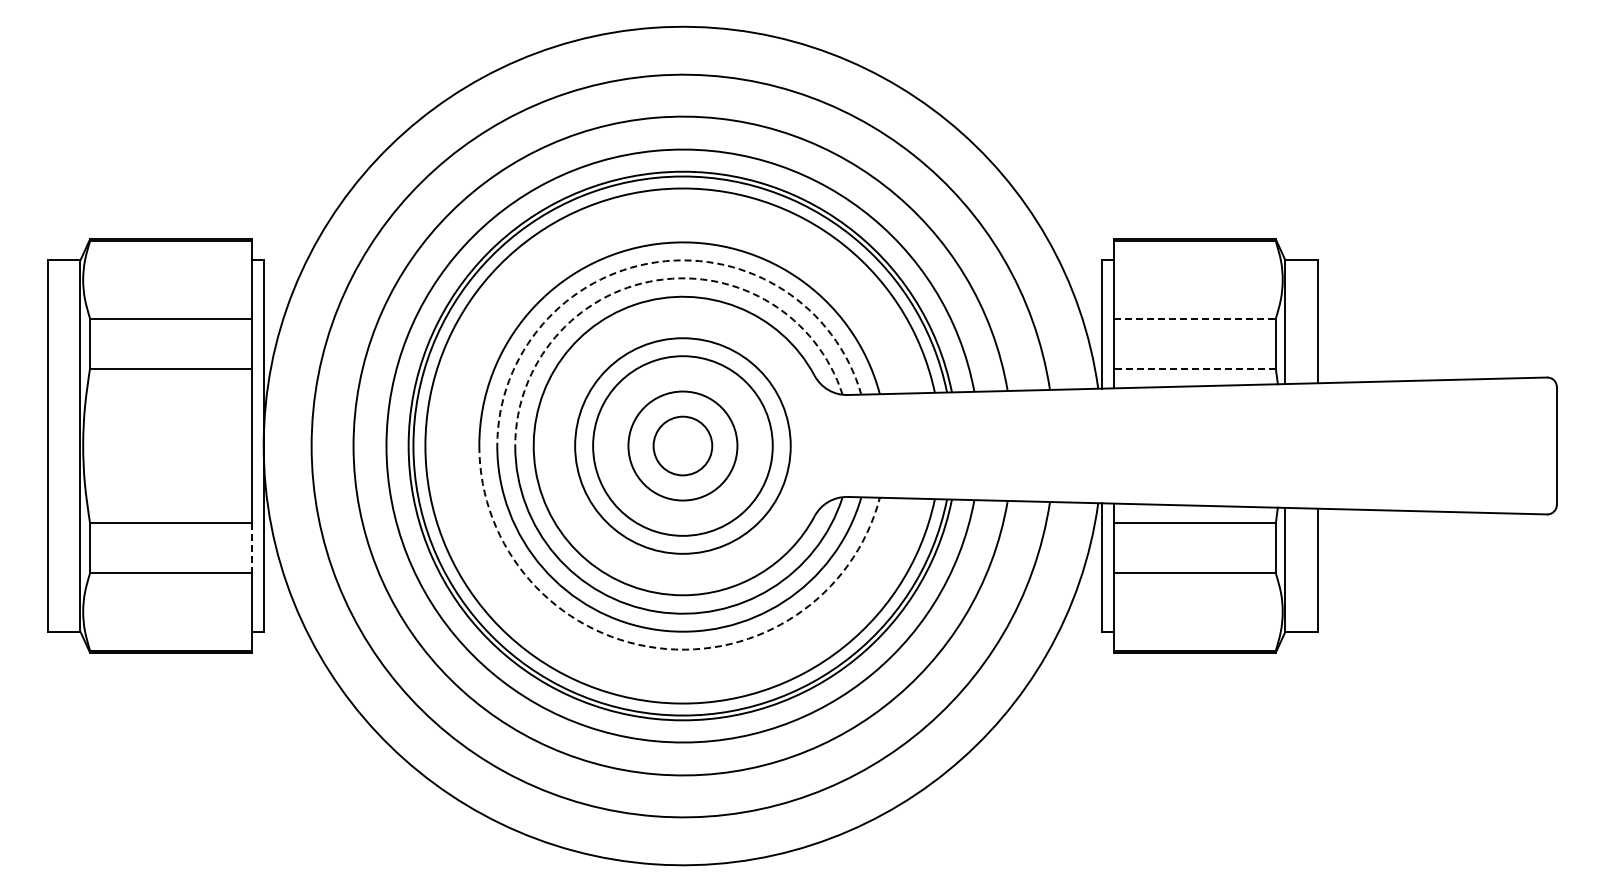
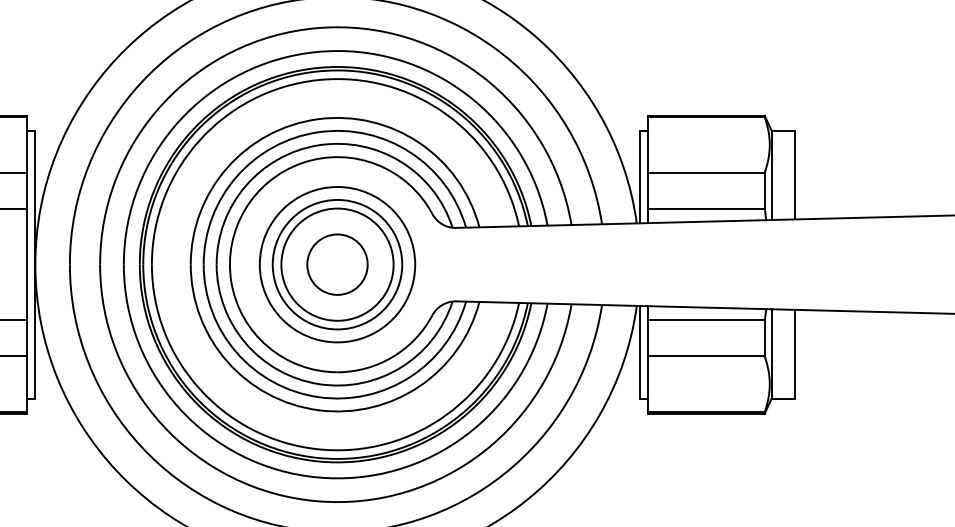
arc: (657, 262) -> (319, 132), dashed -> solid
arc: (657, 280) -> (319, 145), dashed -> solid
line: (1195, 318) -> (706, 172), dashed -> solid
line: (1195, 368) -> (706, 208), dashed -> solid
circle: (682, 445) -> (337, 264), size x1.43
circle: (682, 445) -> (337, 264), size x1.43
line: (251, 548) -> (26, 338), dashed -> solid
arc: (656, 647) -> (318, 409), dashed -> solid

